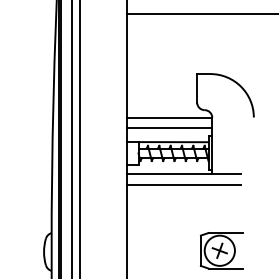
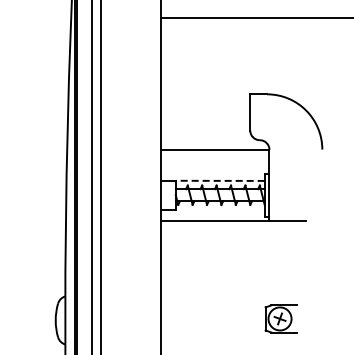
line: (169, 127) -> (215, 162), removed
line: (172, 141) -> (219, 180), solid -> dashed
line: (183, 185) -> (233, 235), removed
part: (221, 250) -> (281, 318), size x0.6

